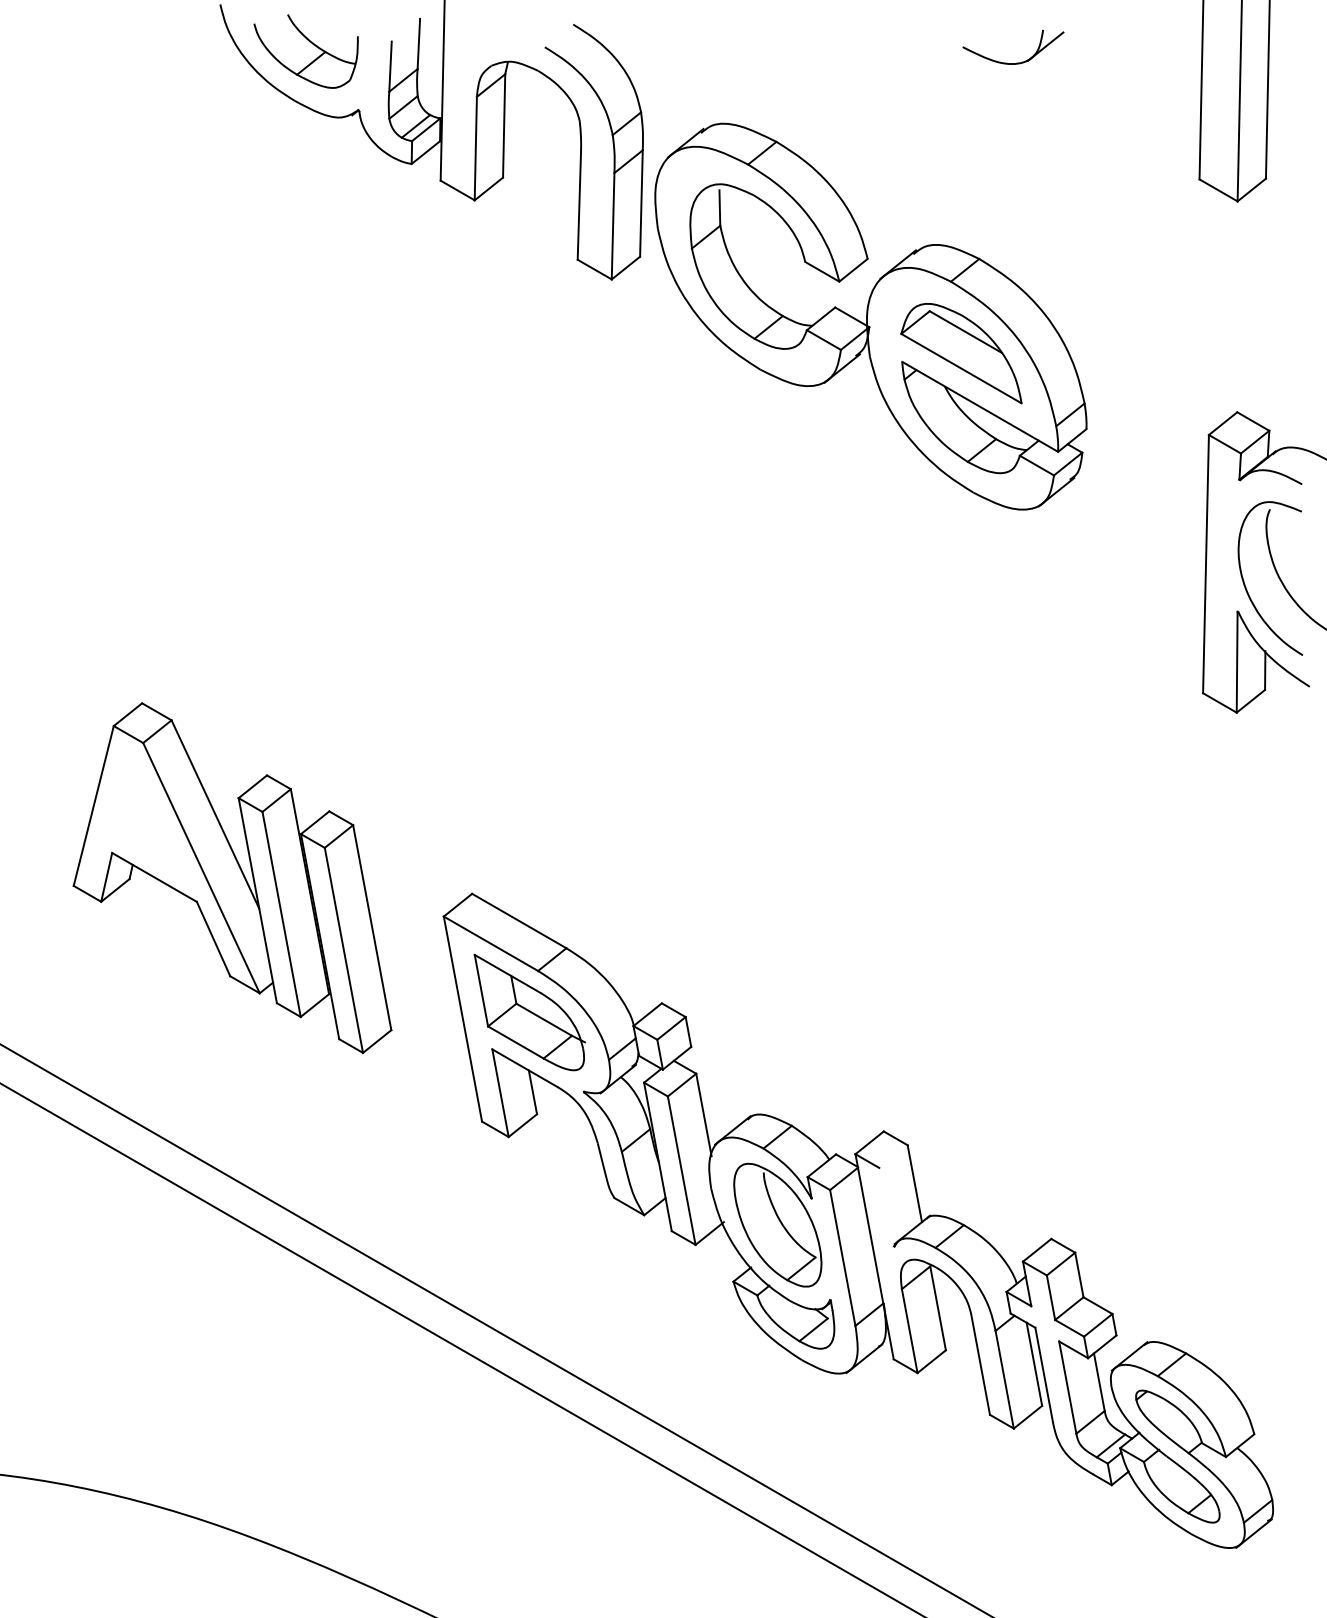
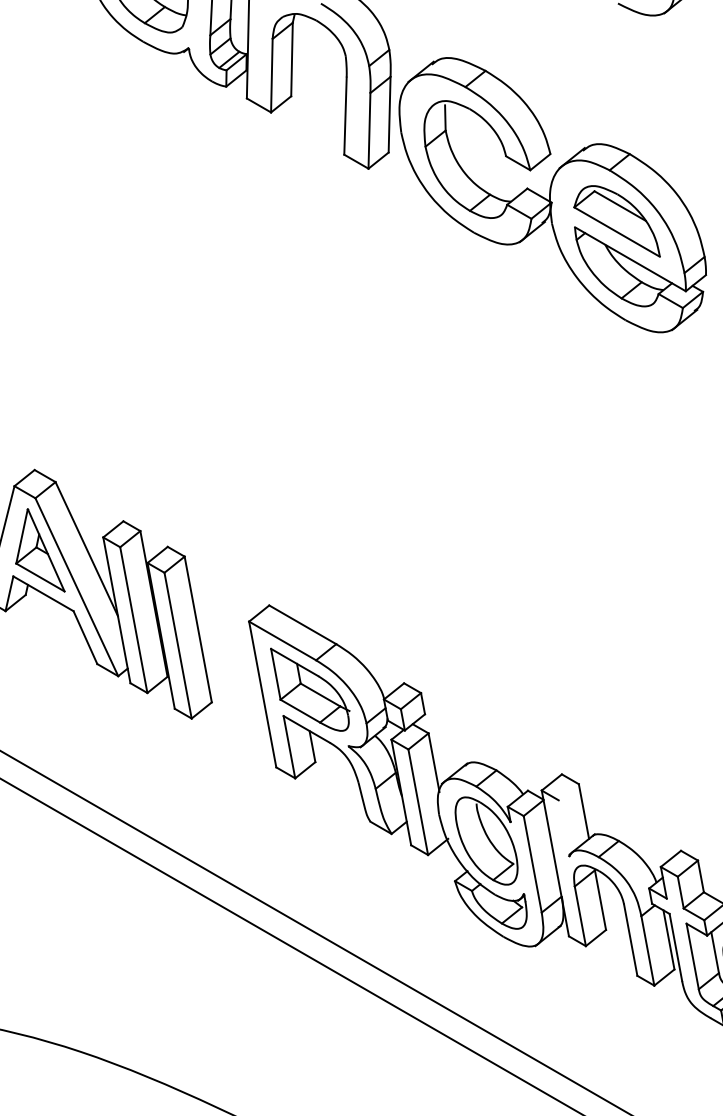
part: (150, 816) -> (40, 550), added

